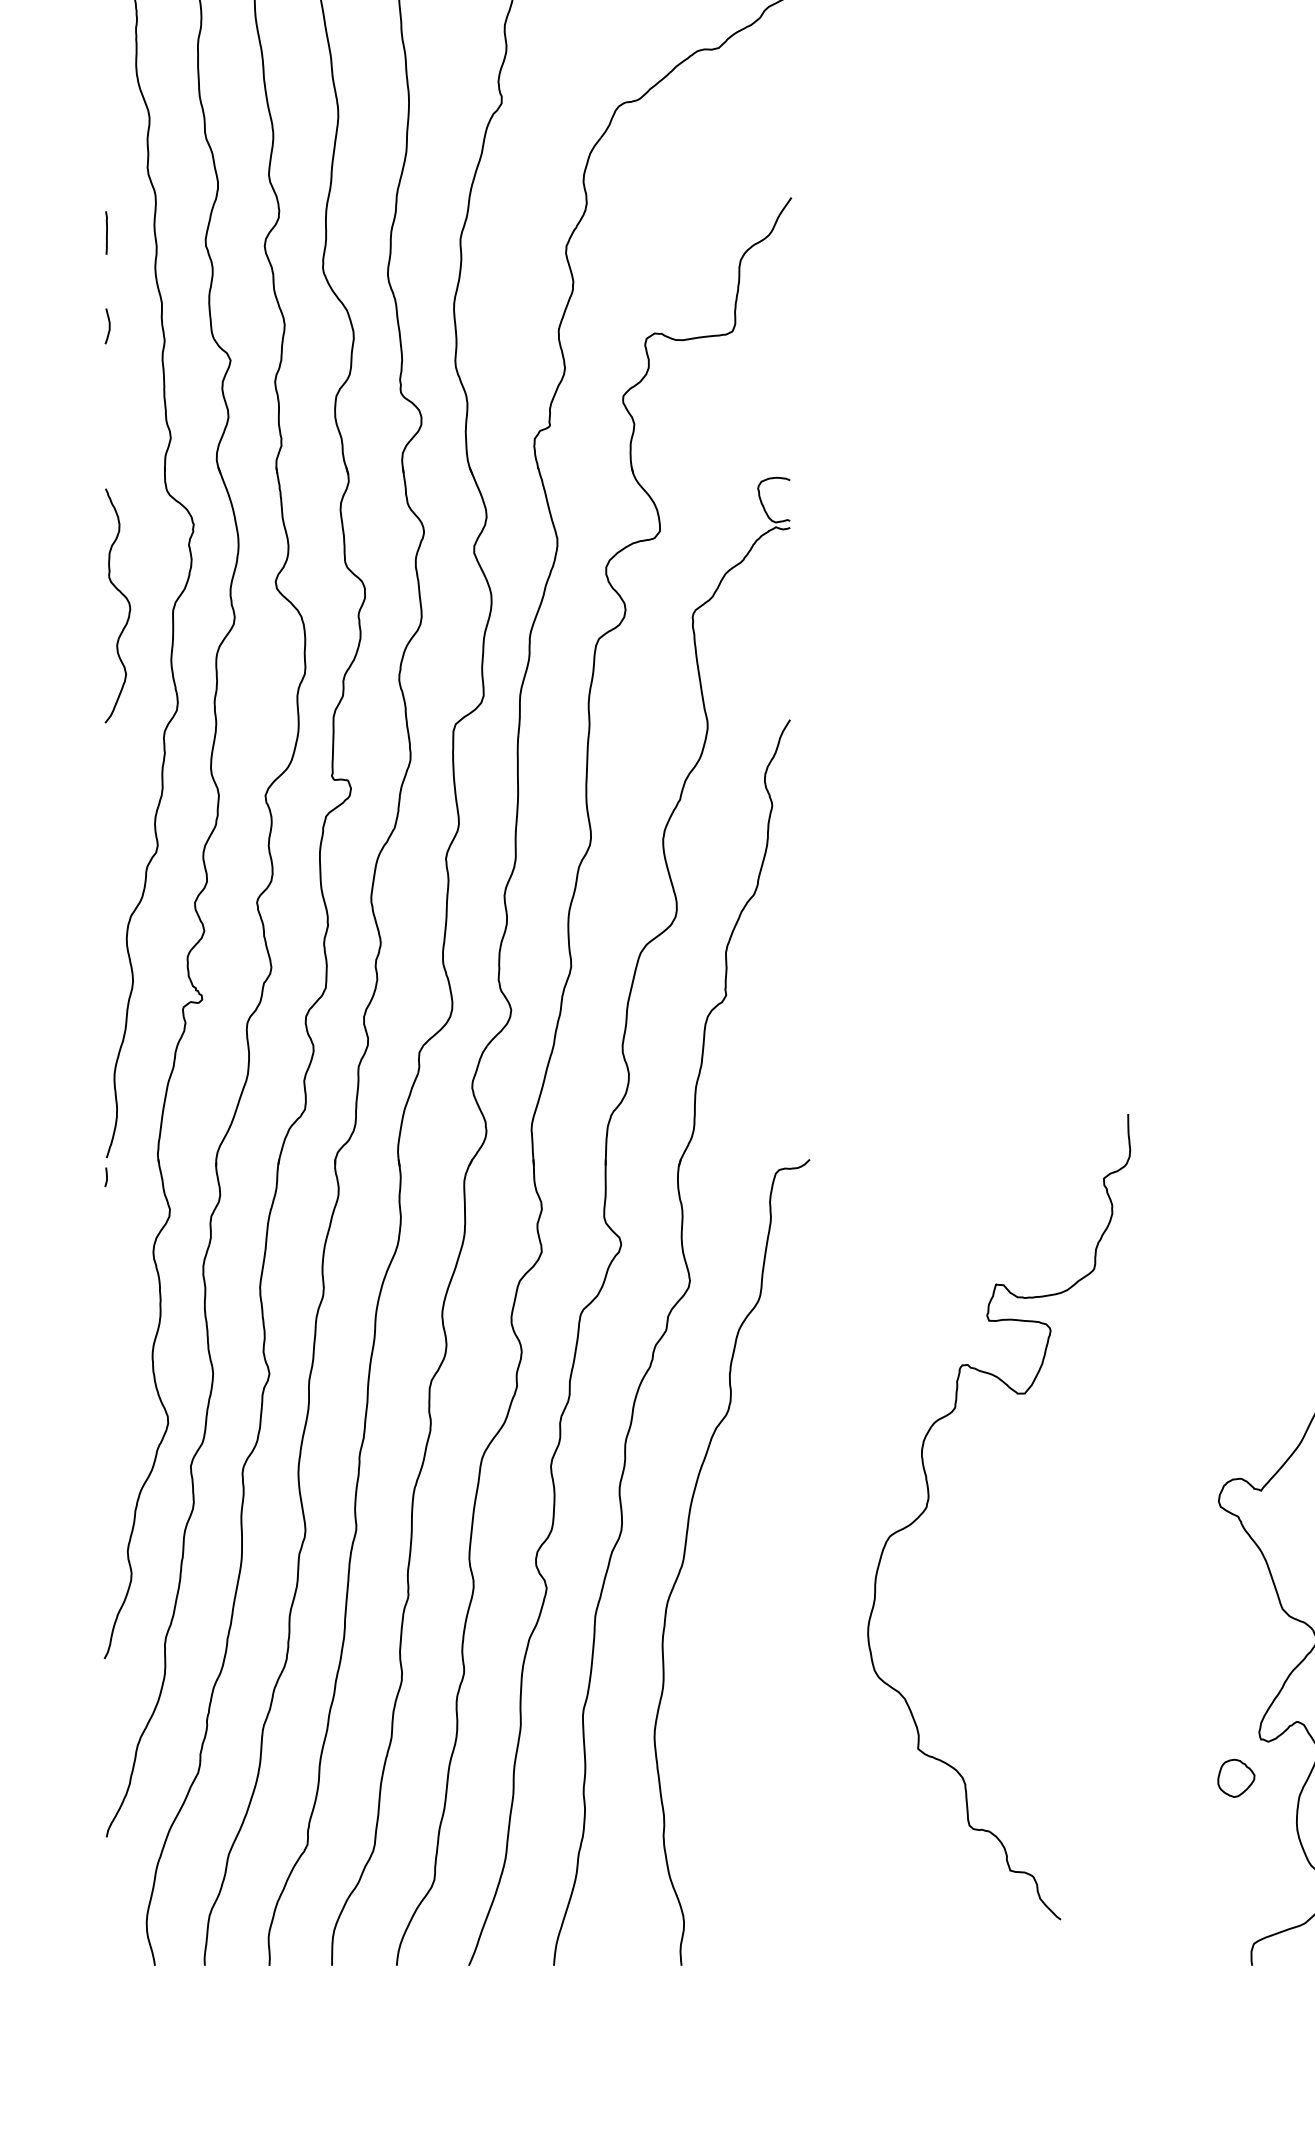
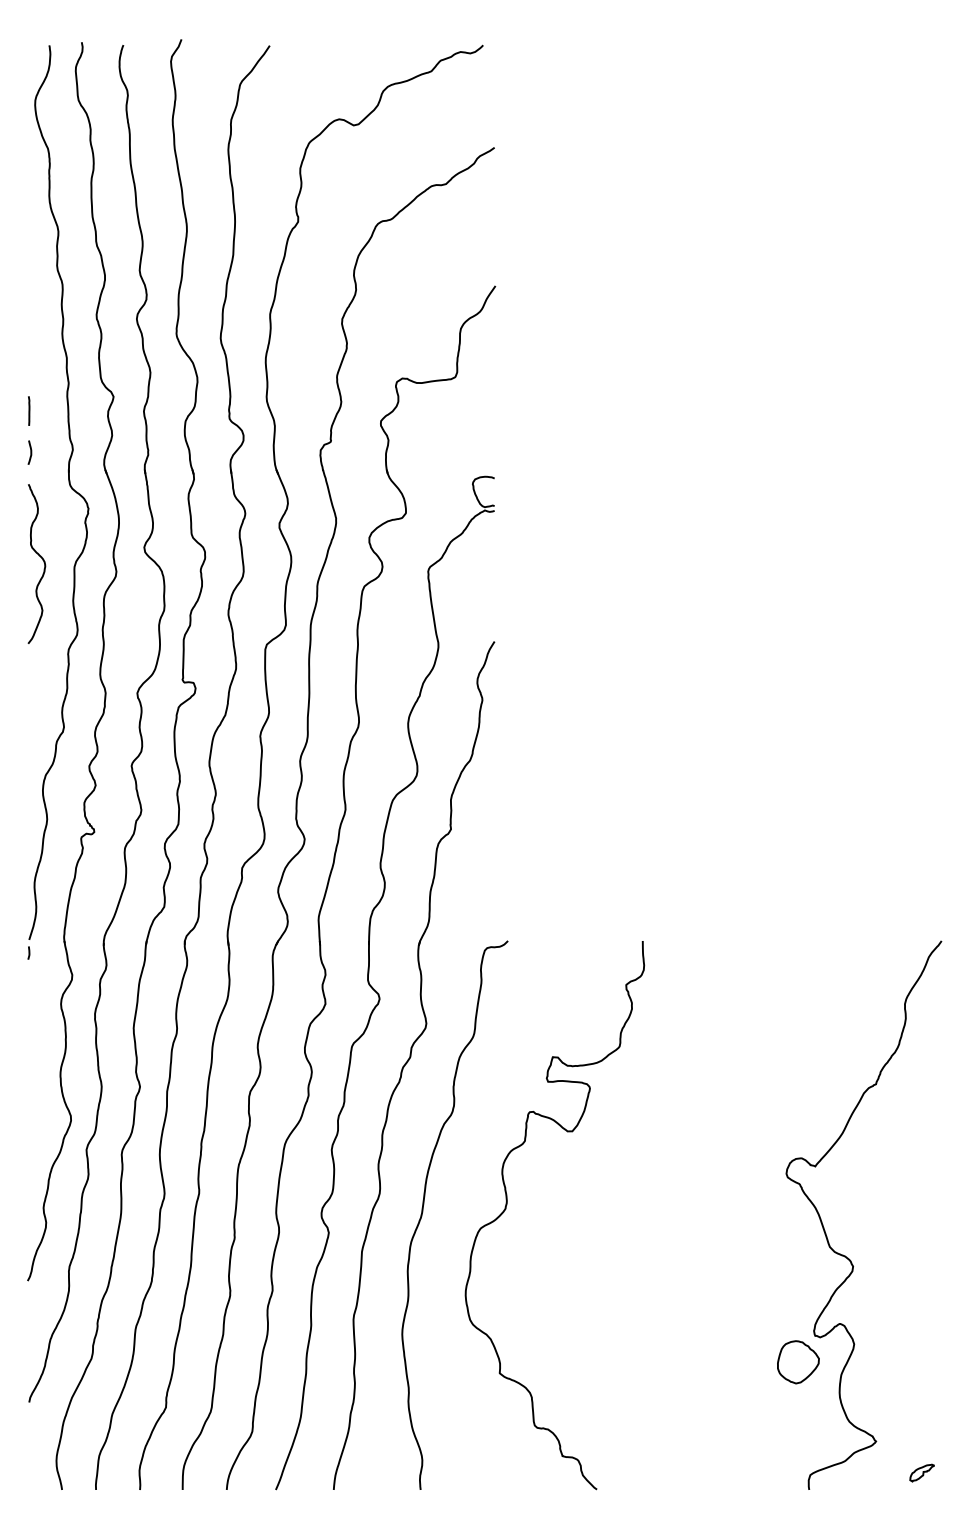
line: (107, 232) -> (29, 410), moved
curve: (108, 326) -> (30, 452), moved
curve: (929, 1502) -> (507, 1205), moved
part: (1236, 1778) -> (798, 1362), size x1.67

